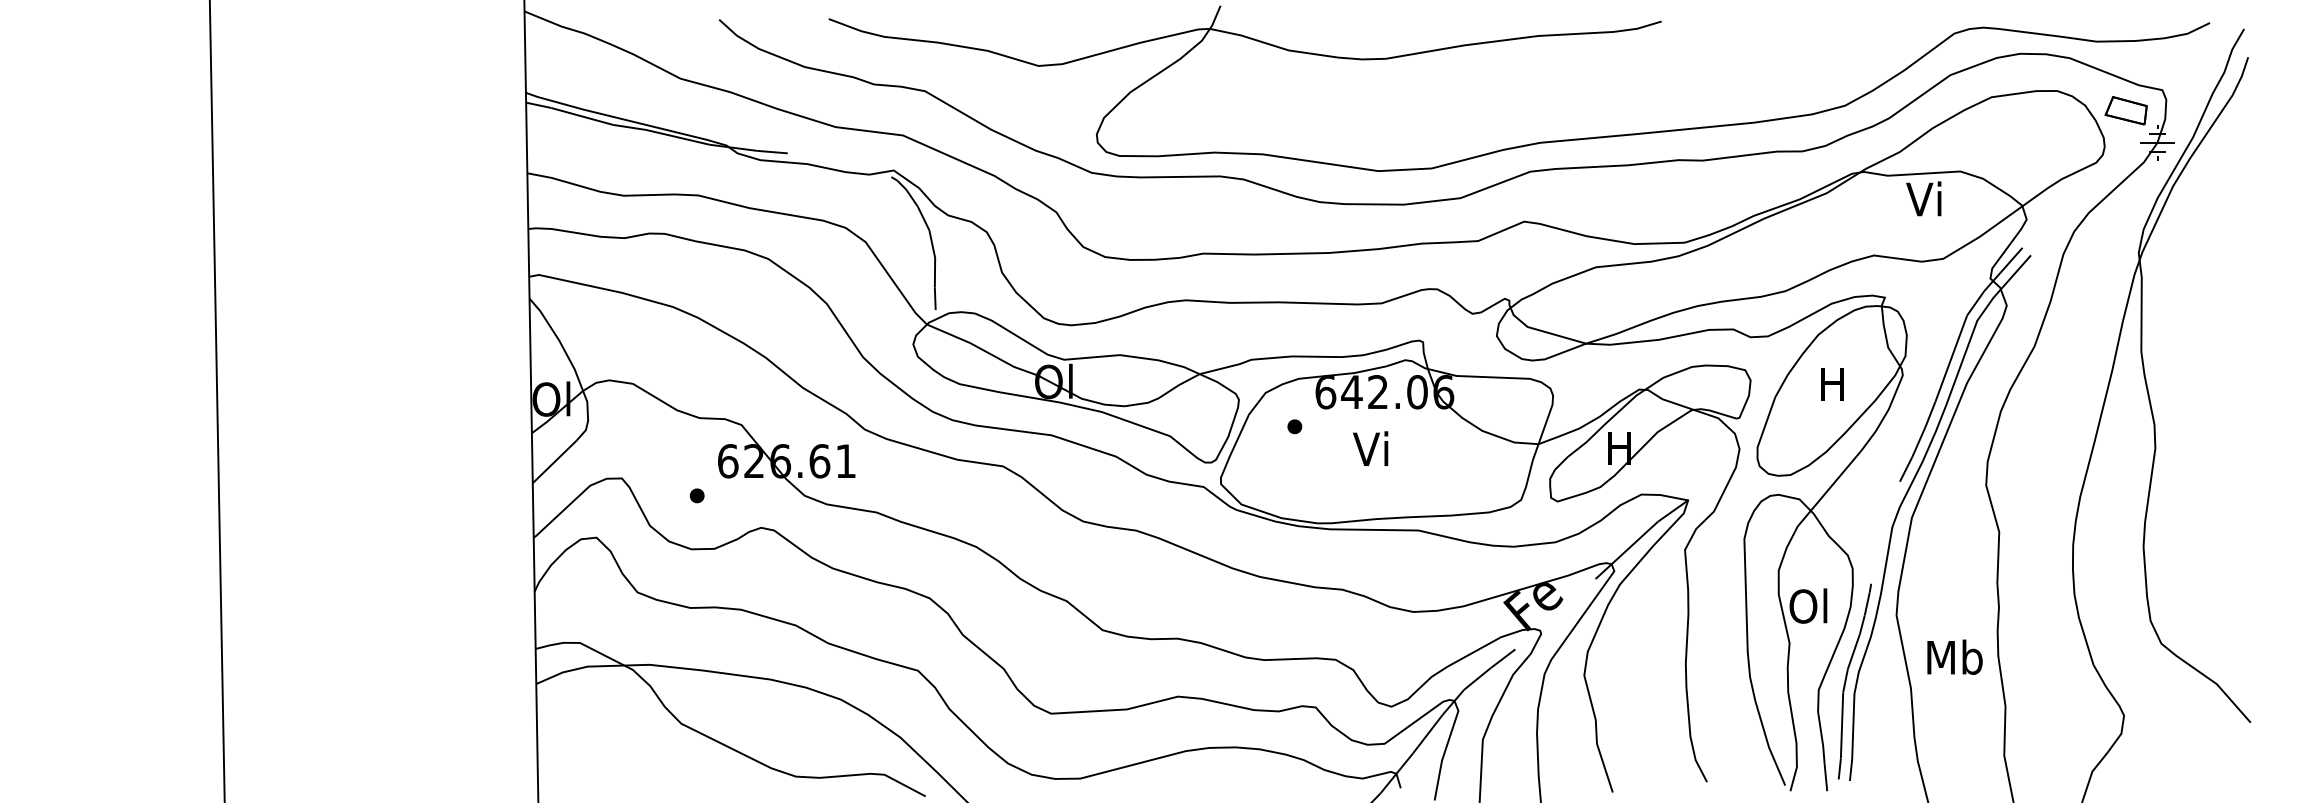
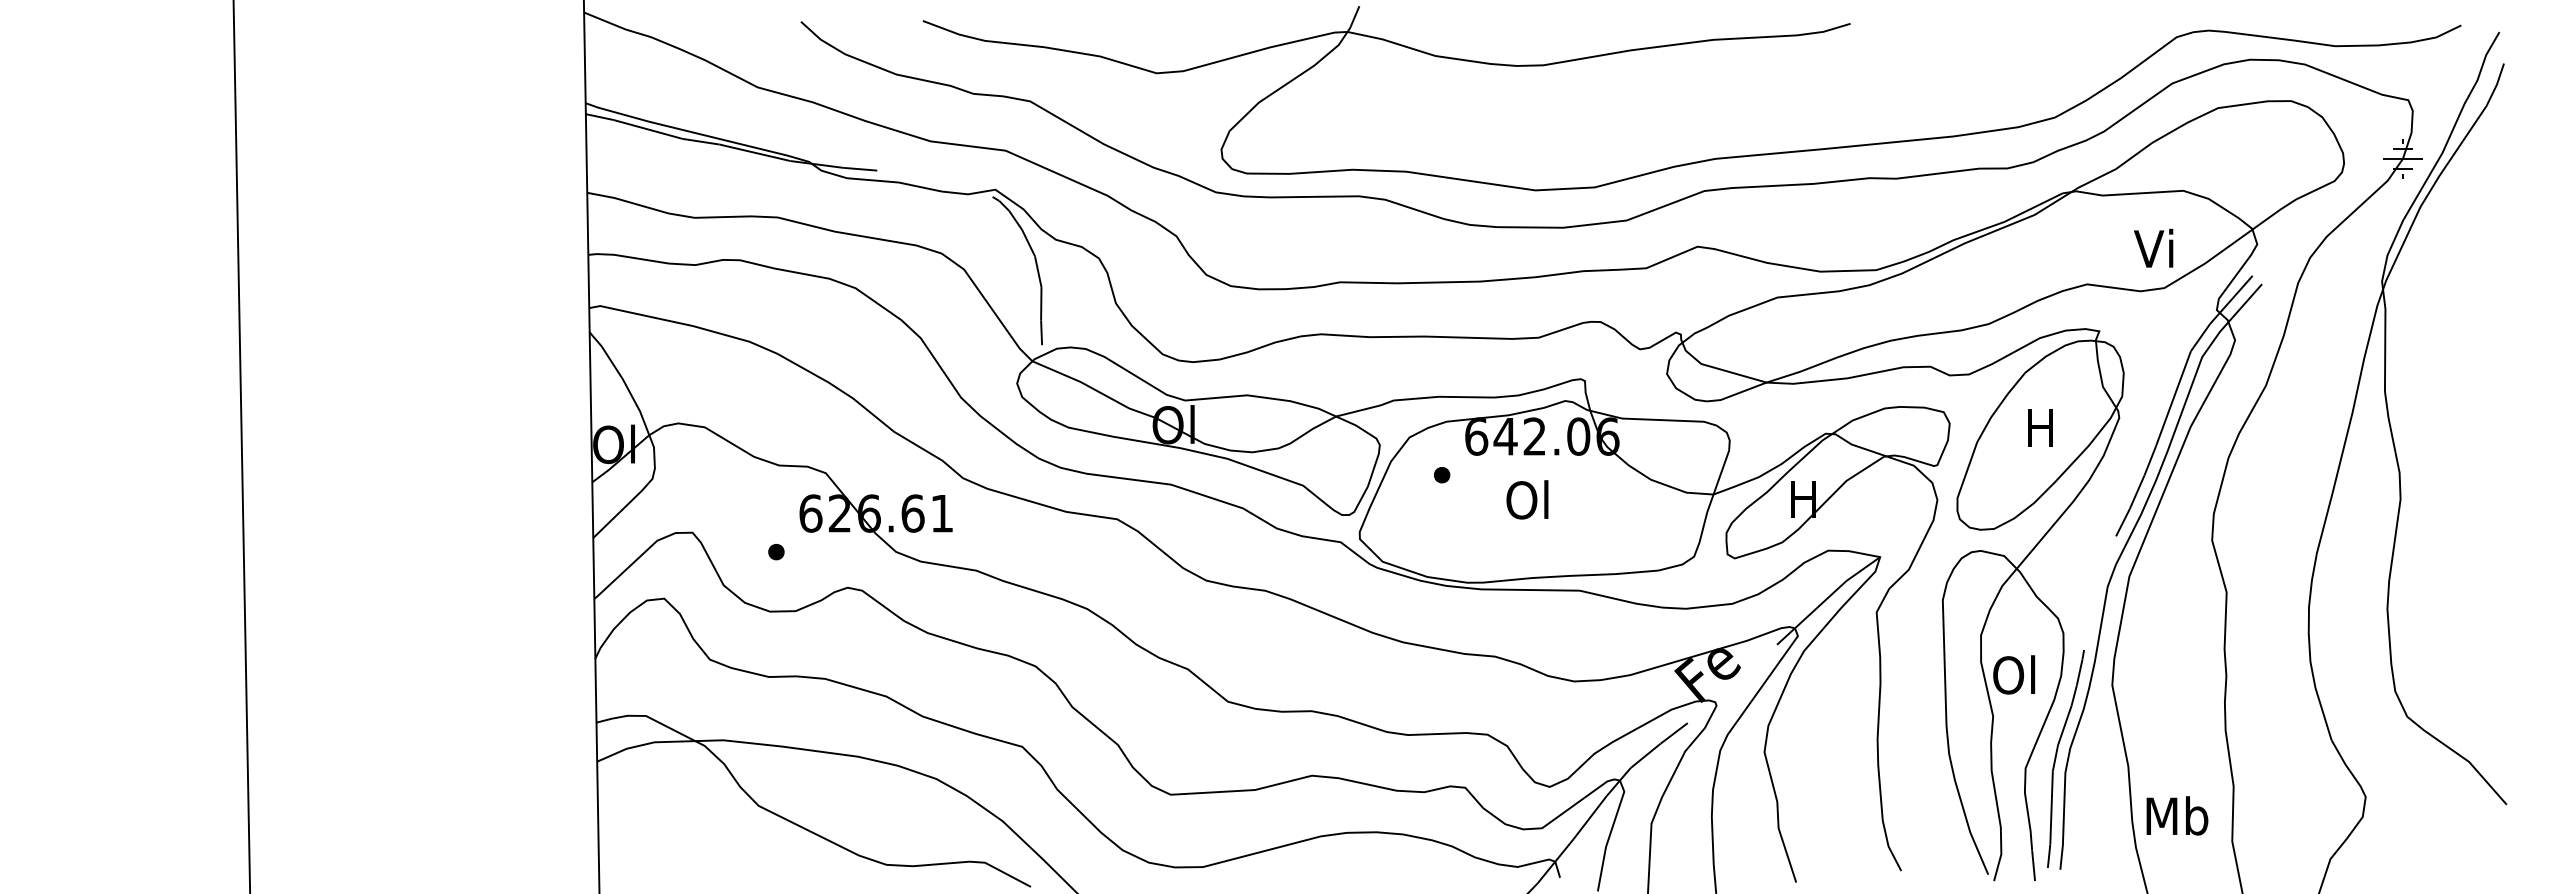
part: (2125, 110) -> (2367, 122), removed
text: (1923, 198) -> (2153, 247), moved
text: (1371, 448) -> (1527, 499), Vi -> Ol
text: (1955, 656) -> (2177, 815), moved

